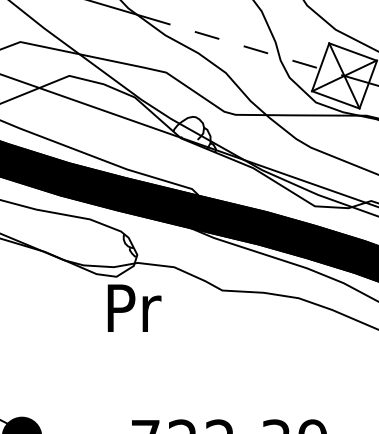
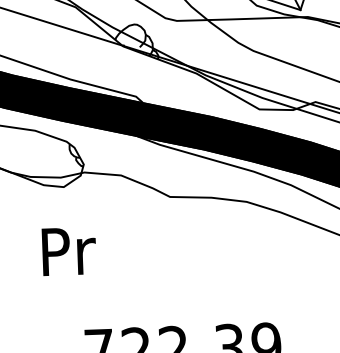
text: (134, 307) -> (69, 250), moved

